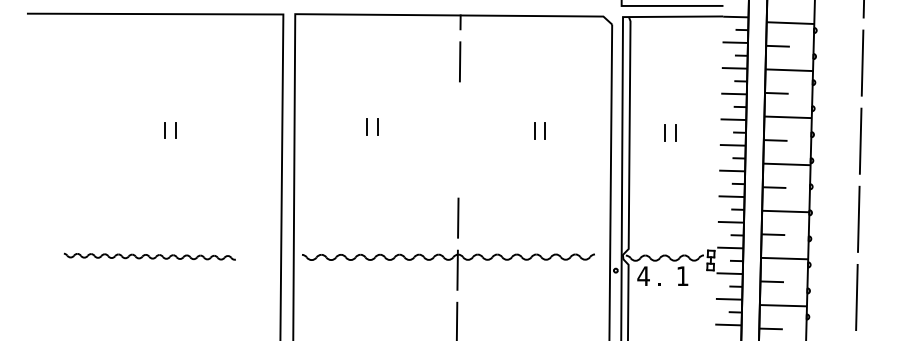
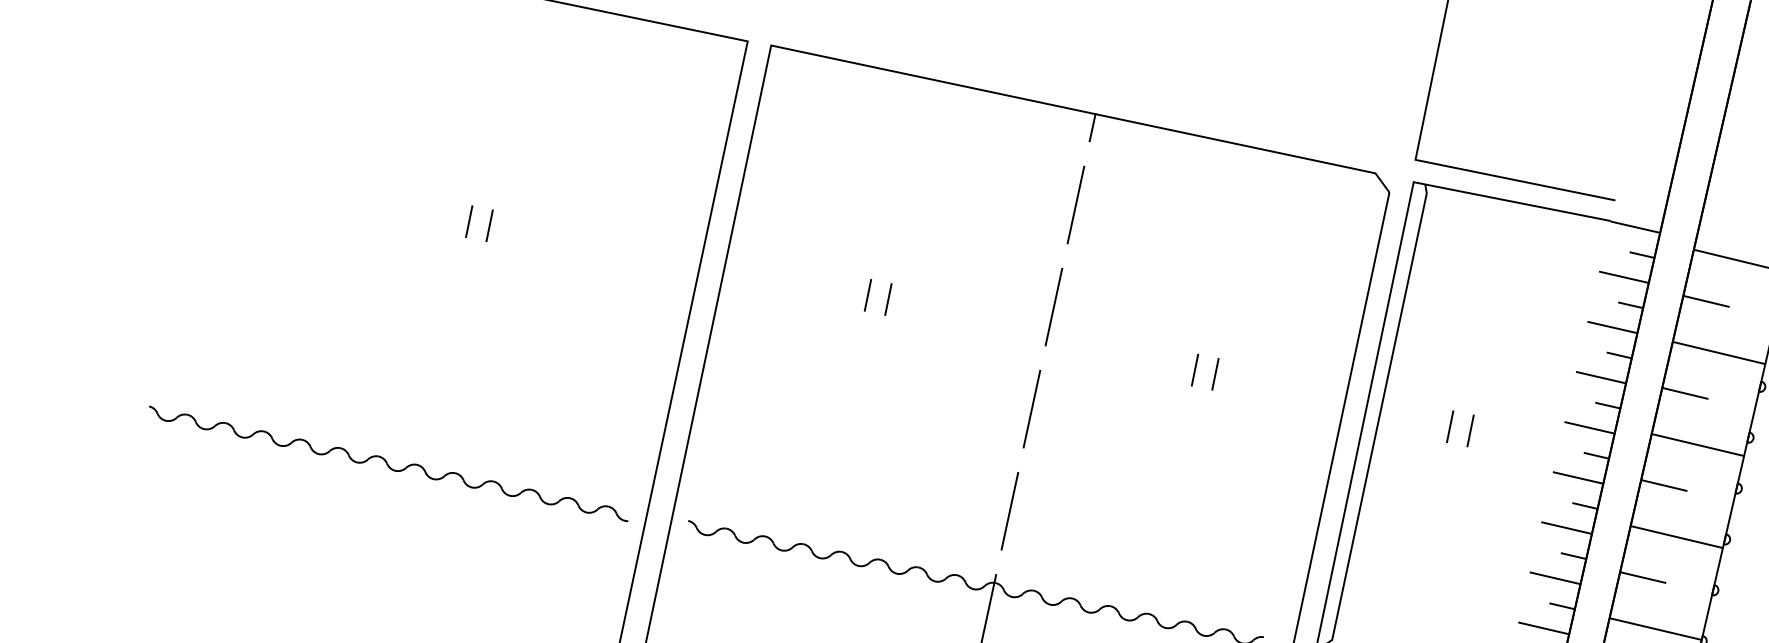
line: (459, 113) -> (1054, 306), added
line: (458, 165) -> (1031, 407), added
part: (149, 256) -> (388, 463), size x1.43

